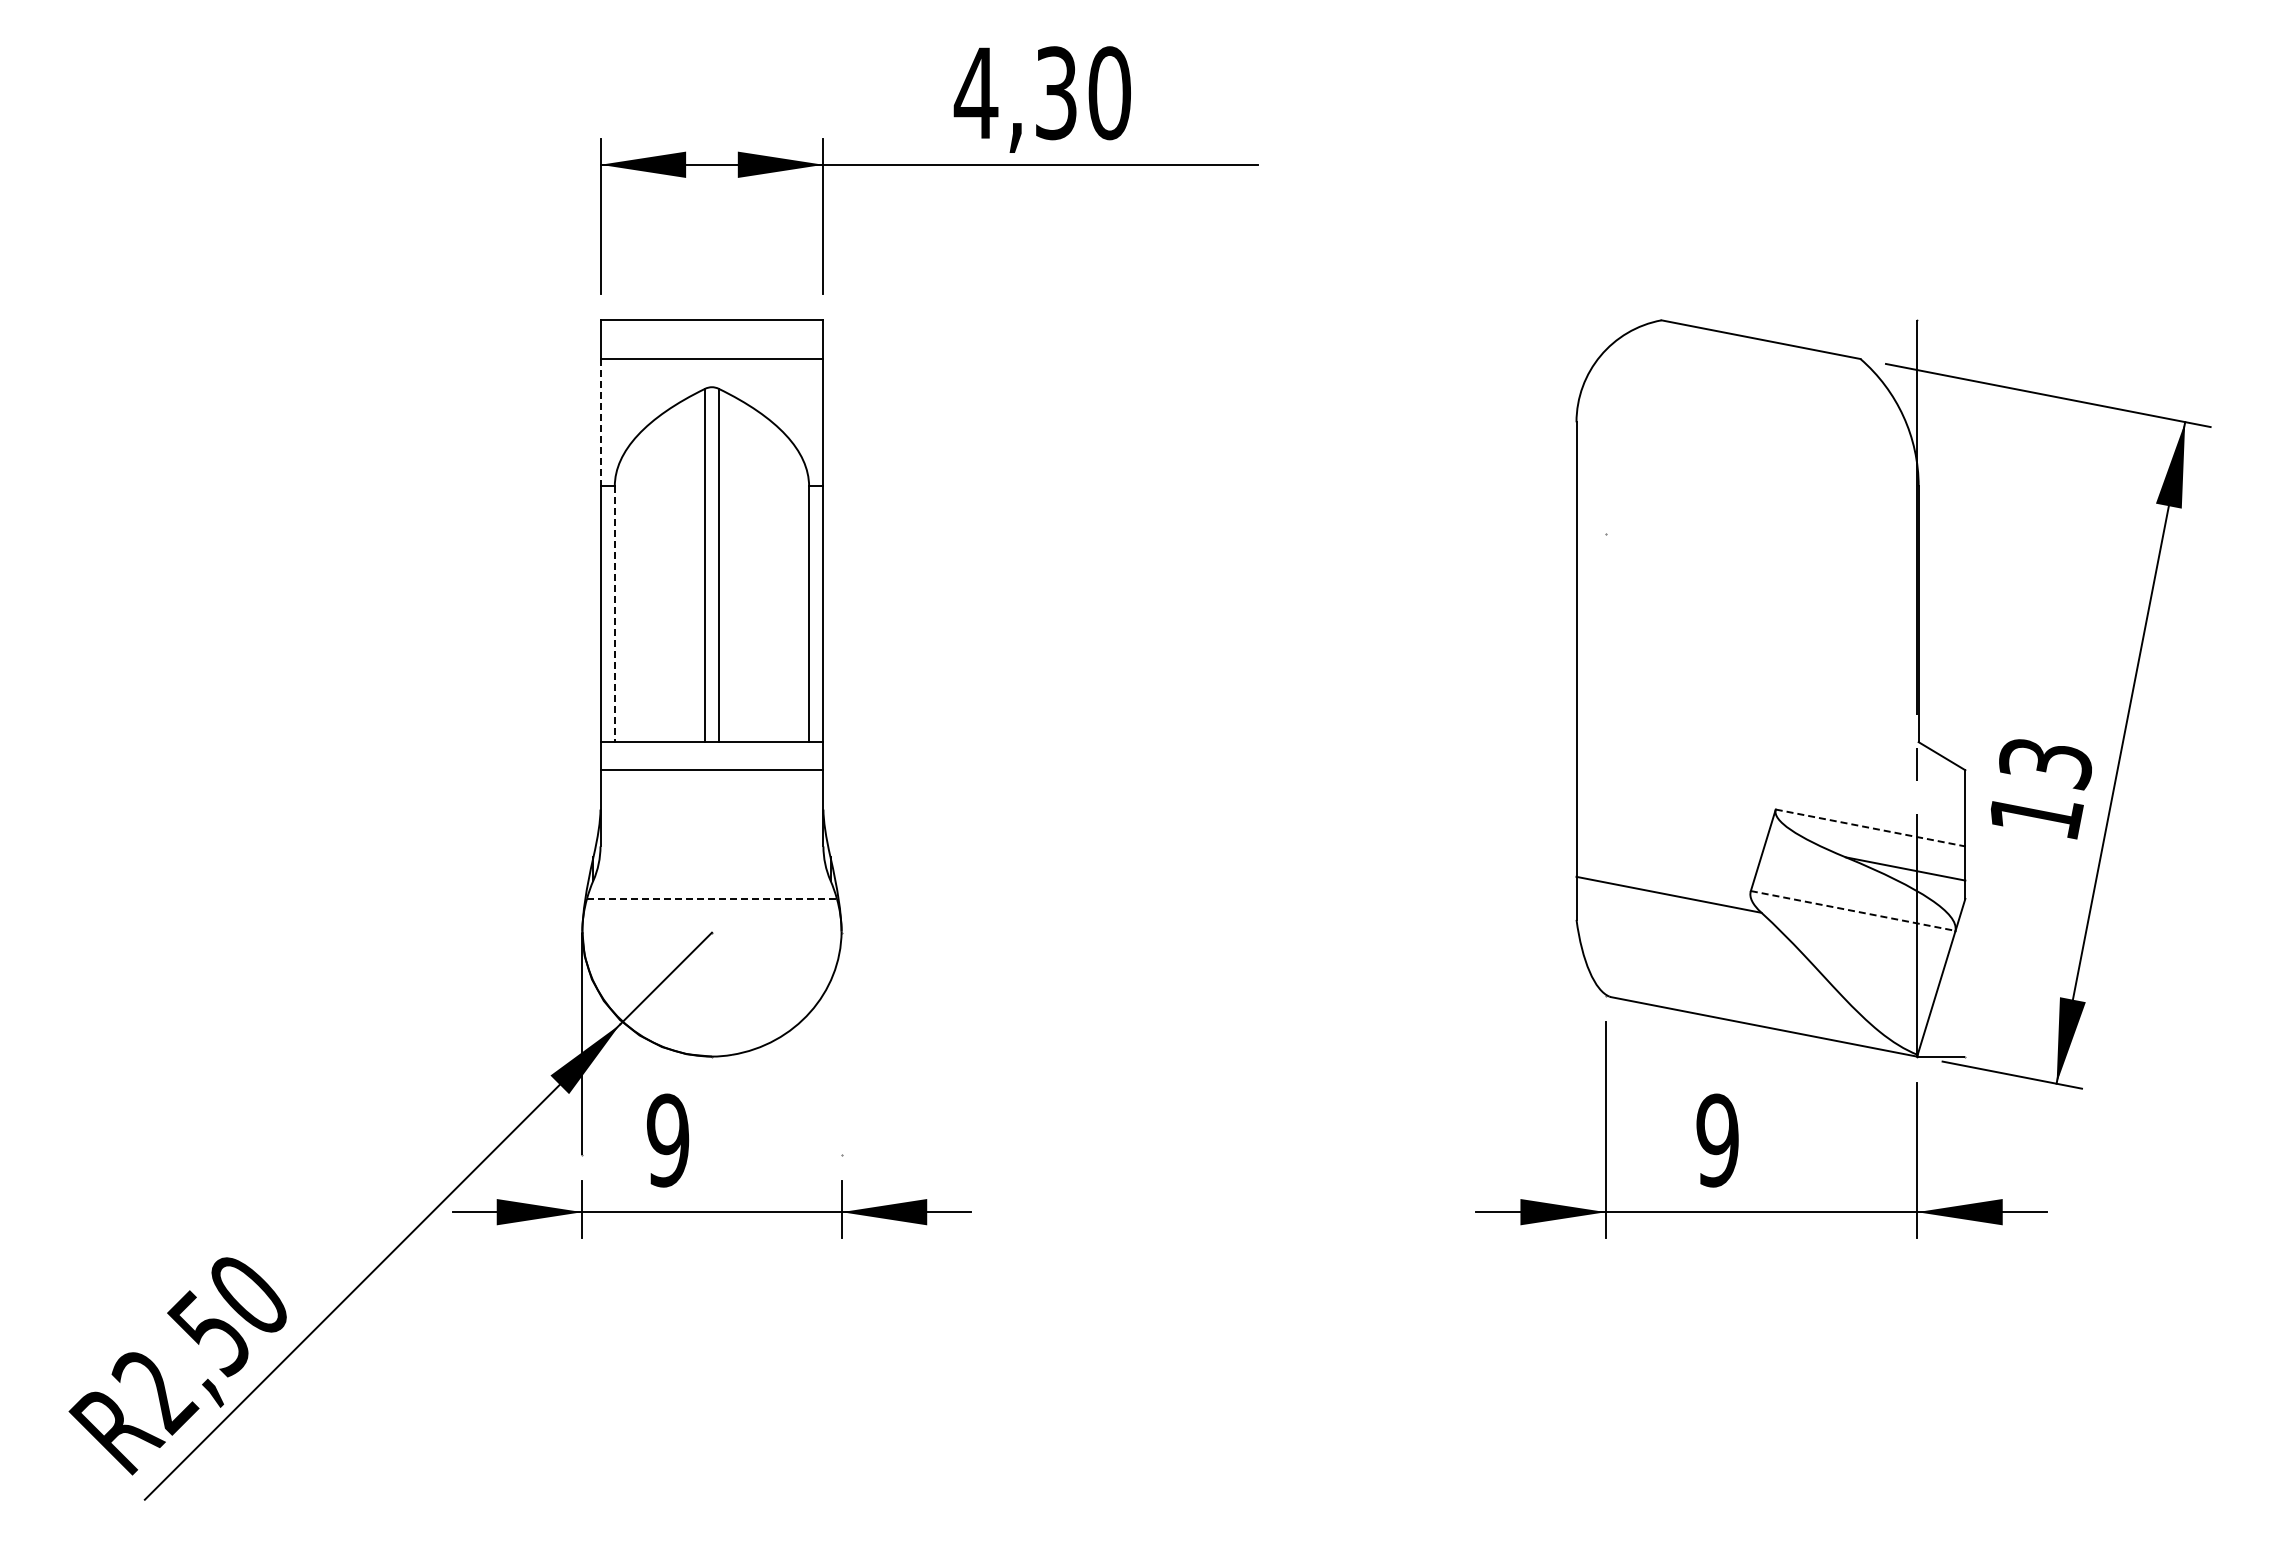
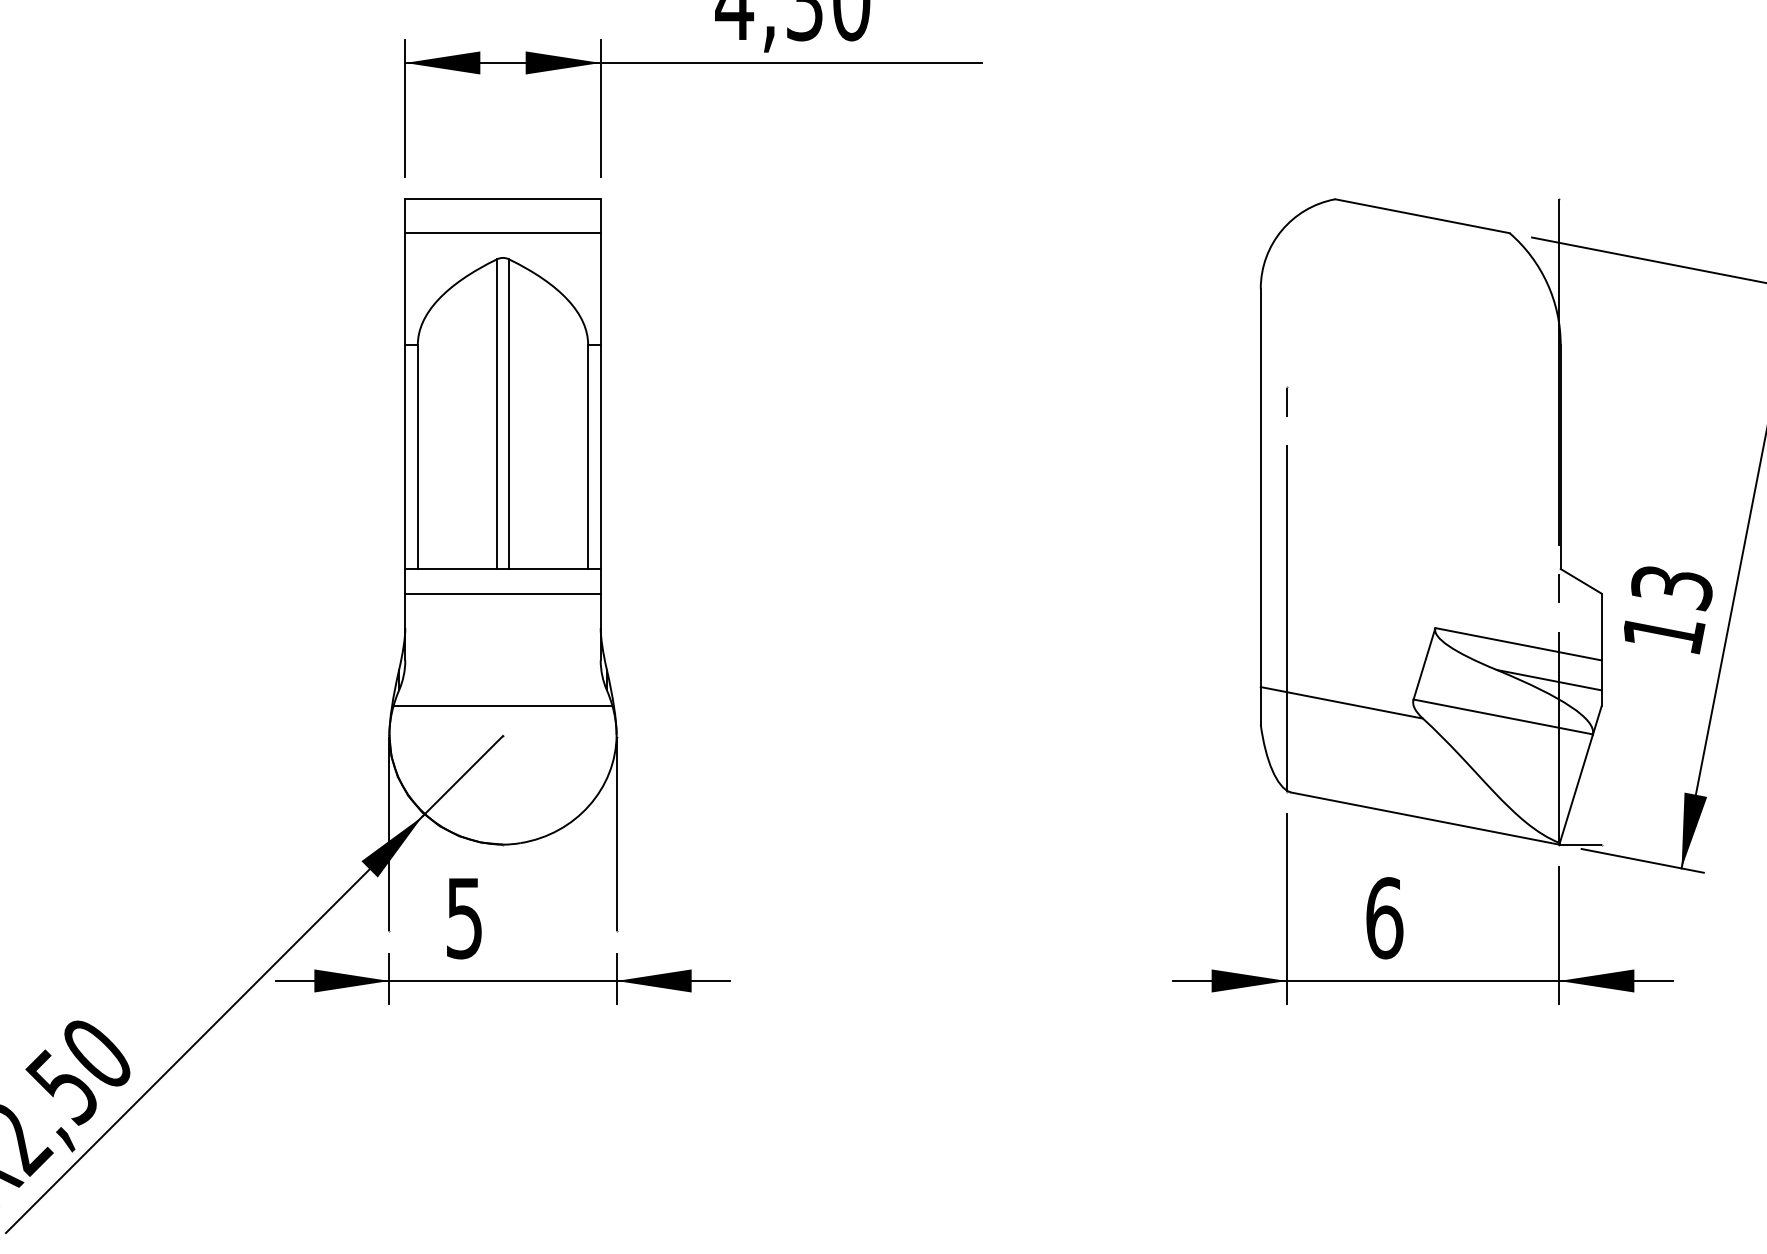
line: (600, 422) -> (405, 288), dashed -> solid
line: (614, 614) -> (417, 457), dashed -> solid
line: (1606, 765) -> (1287, 589), added
line: (1870, 827) -> (1518, 643), dashed -> solid
line: (711, 898) -> (502, 706), dashed -> solid
line: (1853, 911) -> (1503, 717), dashed -> solid
line: (841, 1044) -> (616, 834), added
text: (667, 1140) -> (464, 918), 9 -> 5
text: (1717, 1140) -> (1384, 918), 9 -> 6

